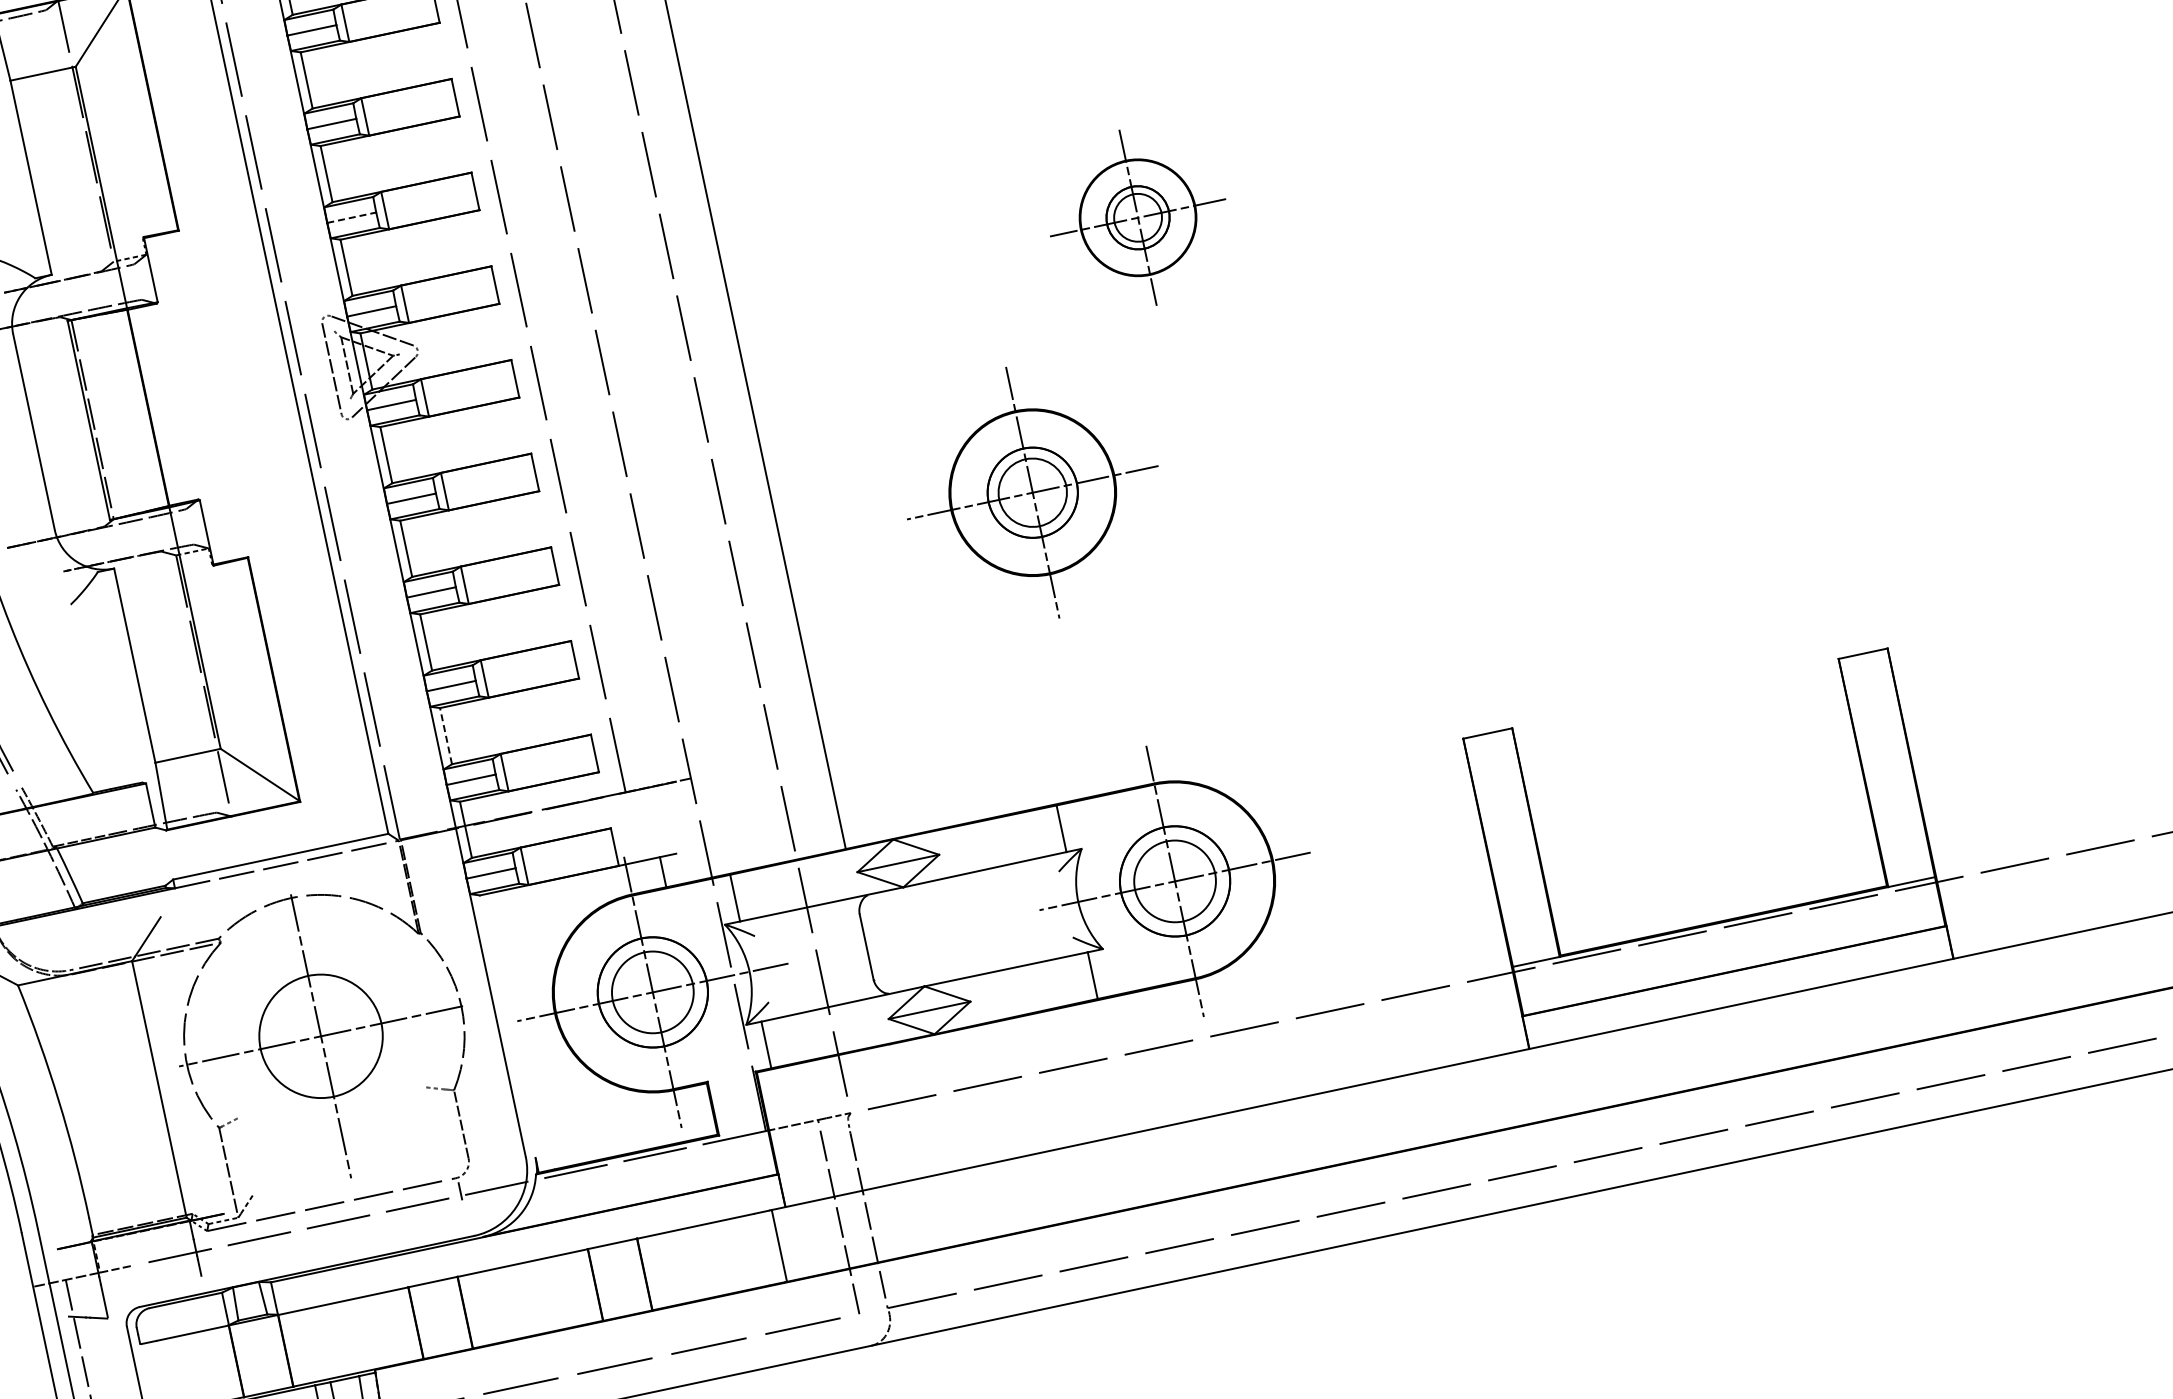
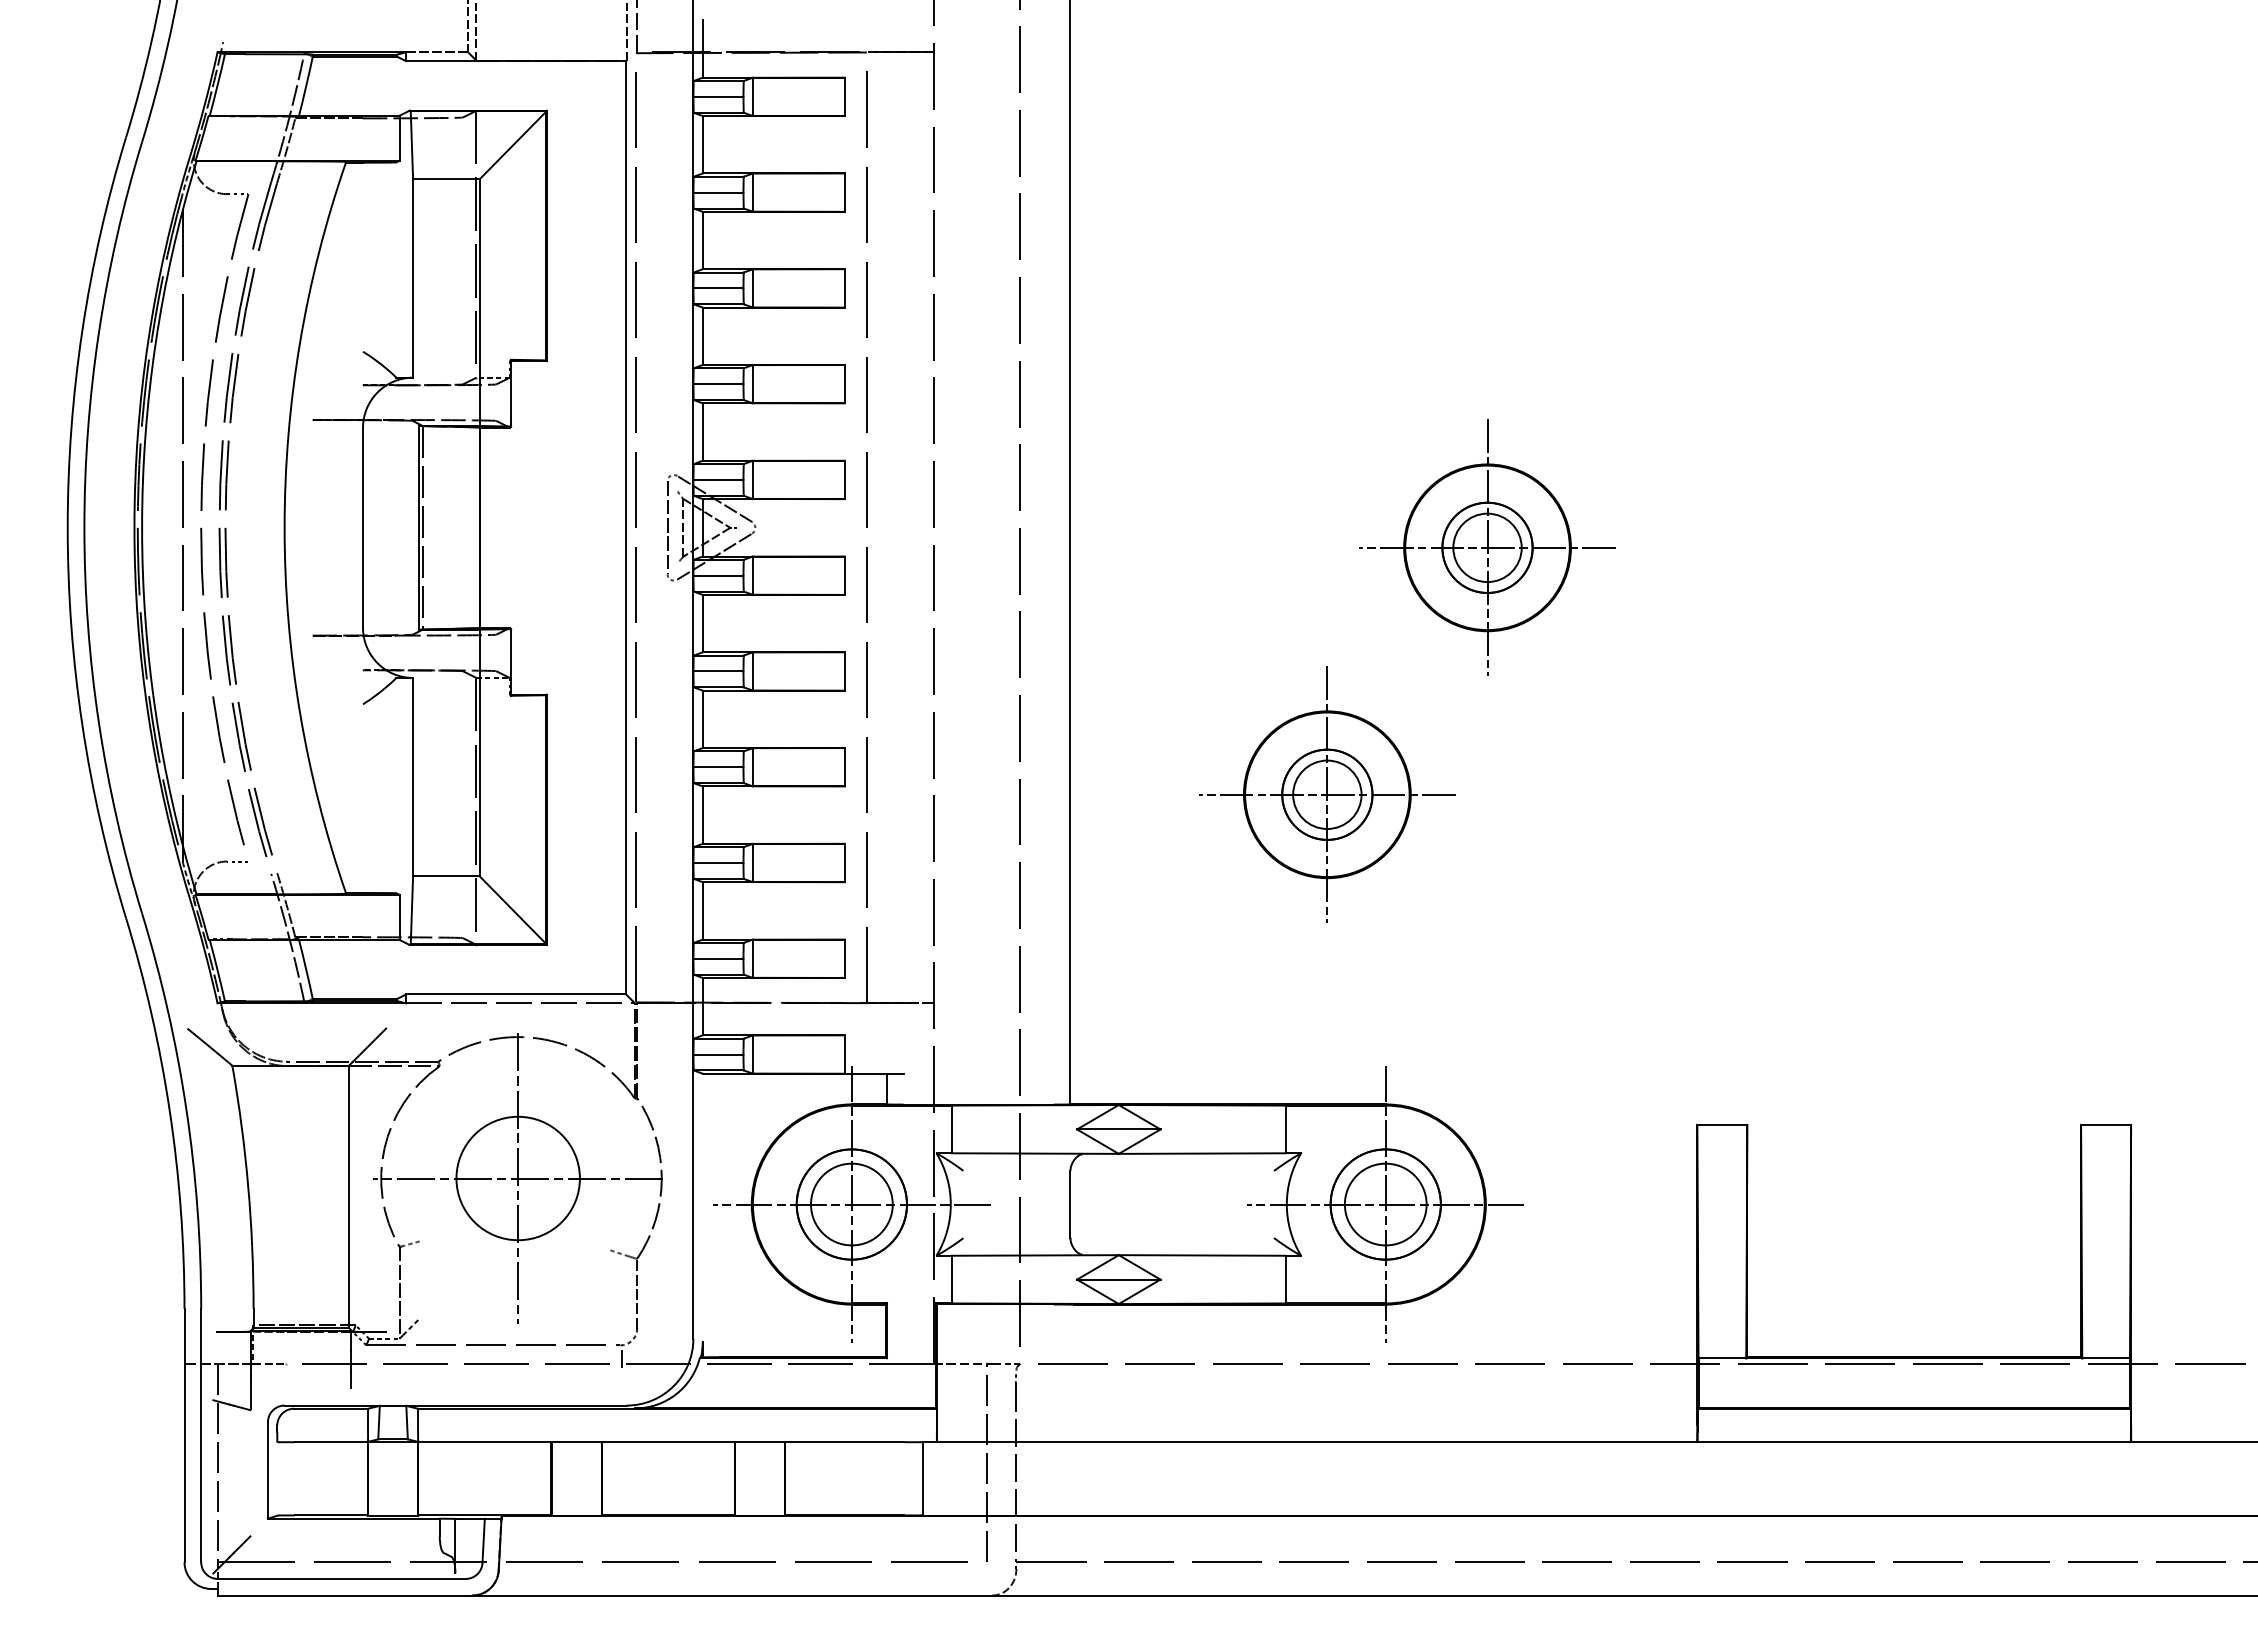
part: (1137, 217) -> (1487, 547), size x1.43
line: (351, 218) -> (718, 384), dashed -> solid
line: (445, 735) -> (702, 910), dashed -> solid

